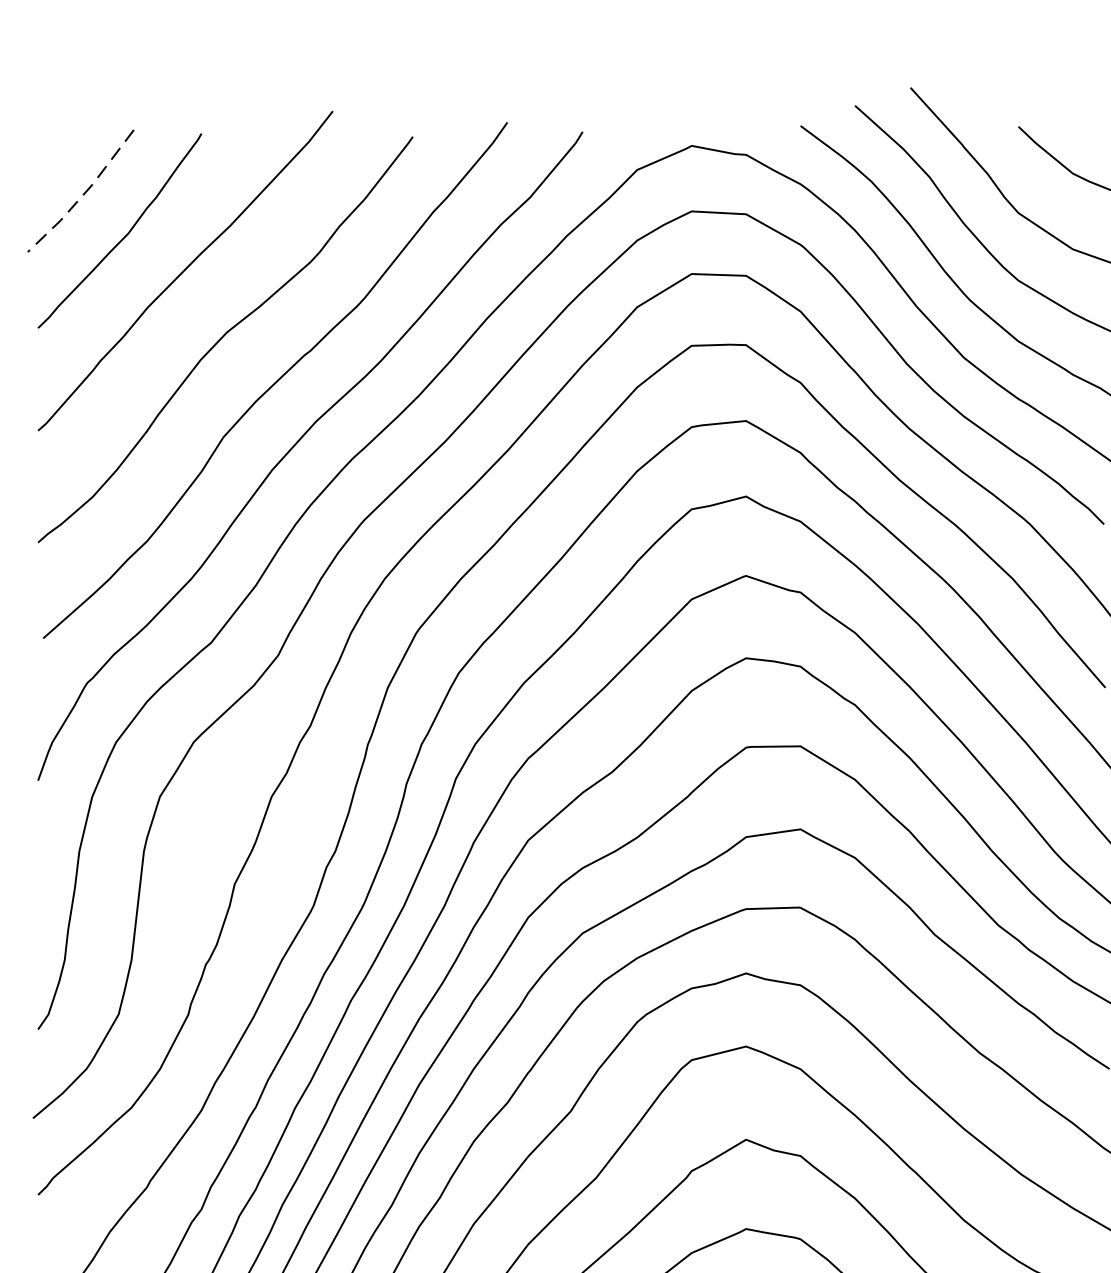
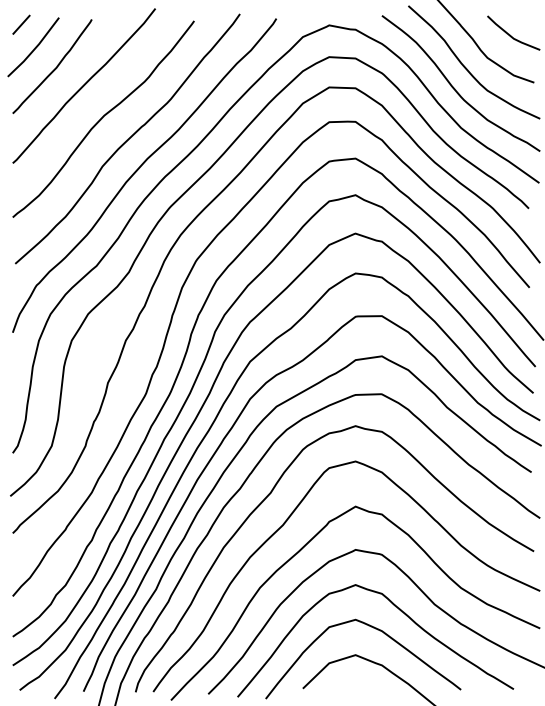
line: (56, 144) -> (21, 24), added
line: (82, 195) -> (34, 49), dashed -> solid

